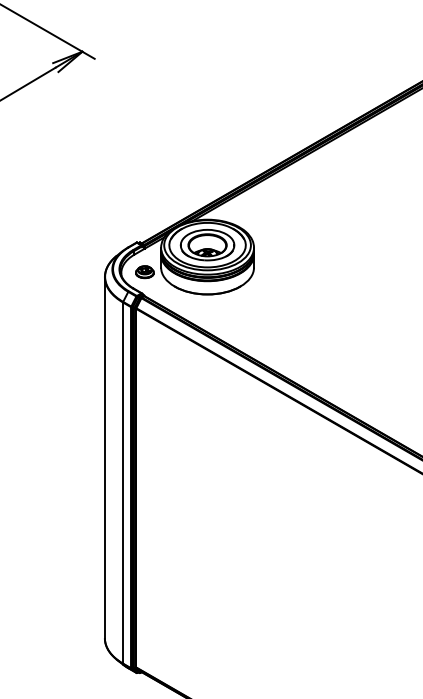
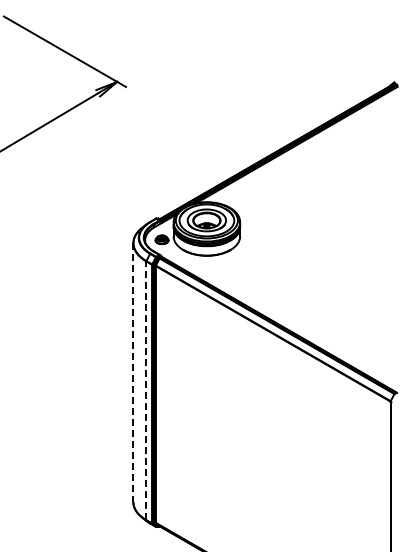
line: (105, 458) -> (133, 373), solid -> dashed
line: (123, 482) -> (146, 390), solid -> dashed

